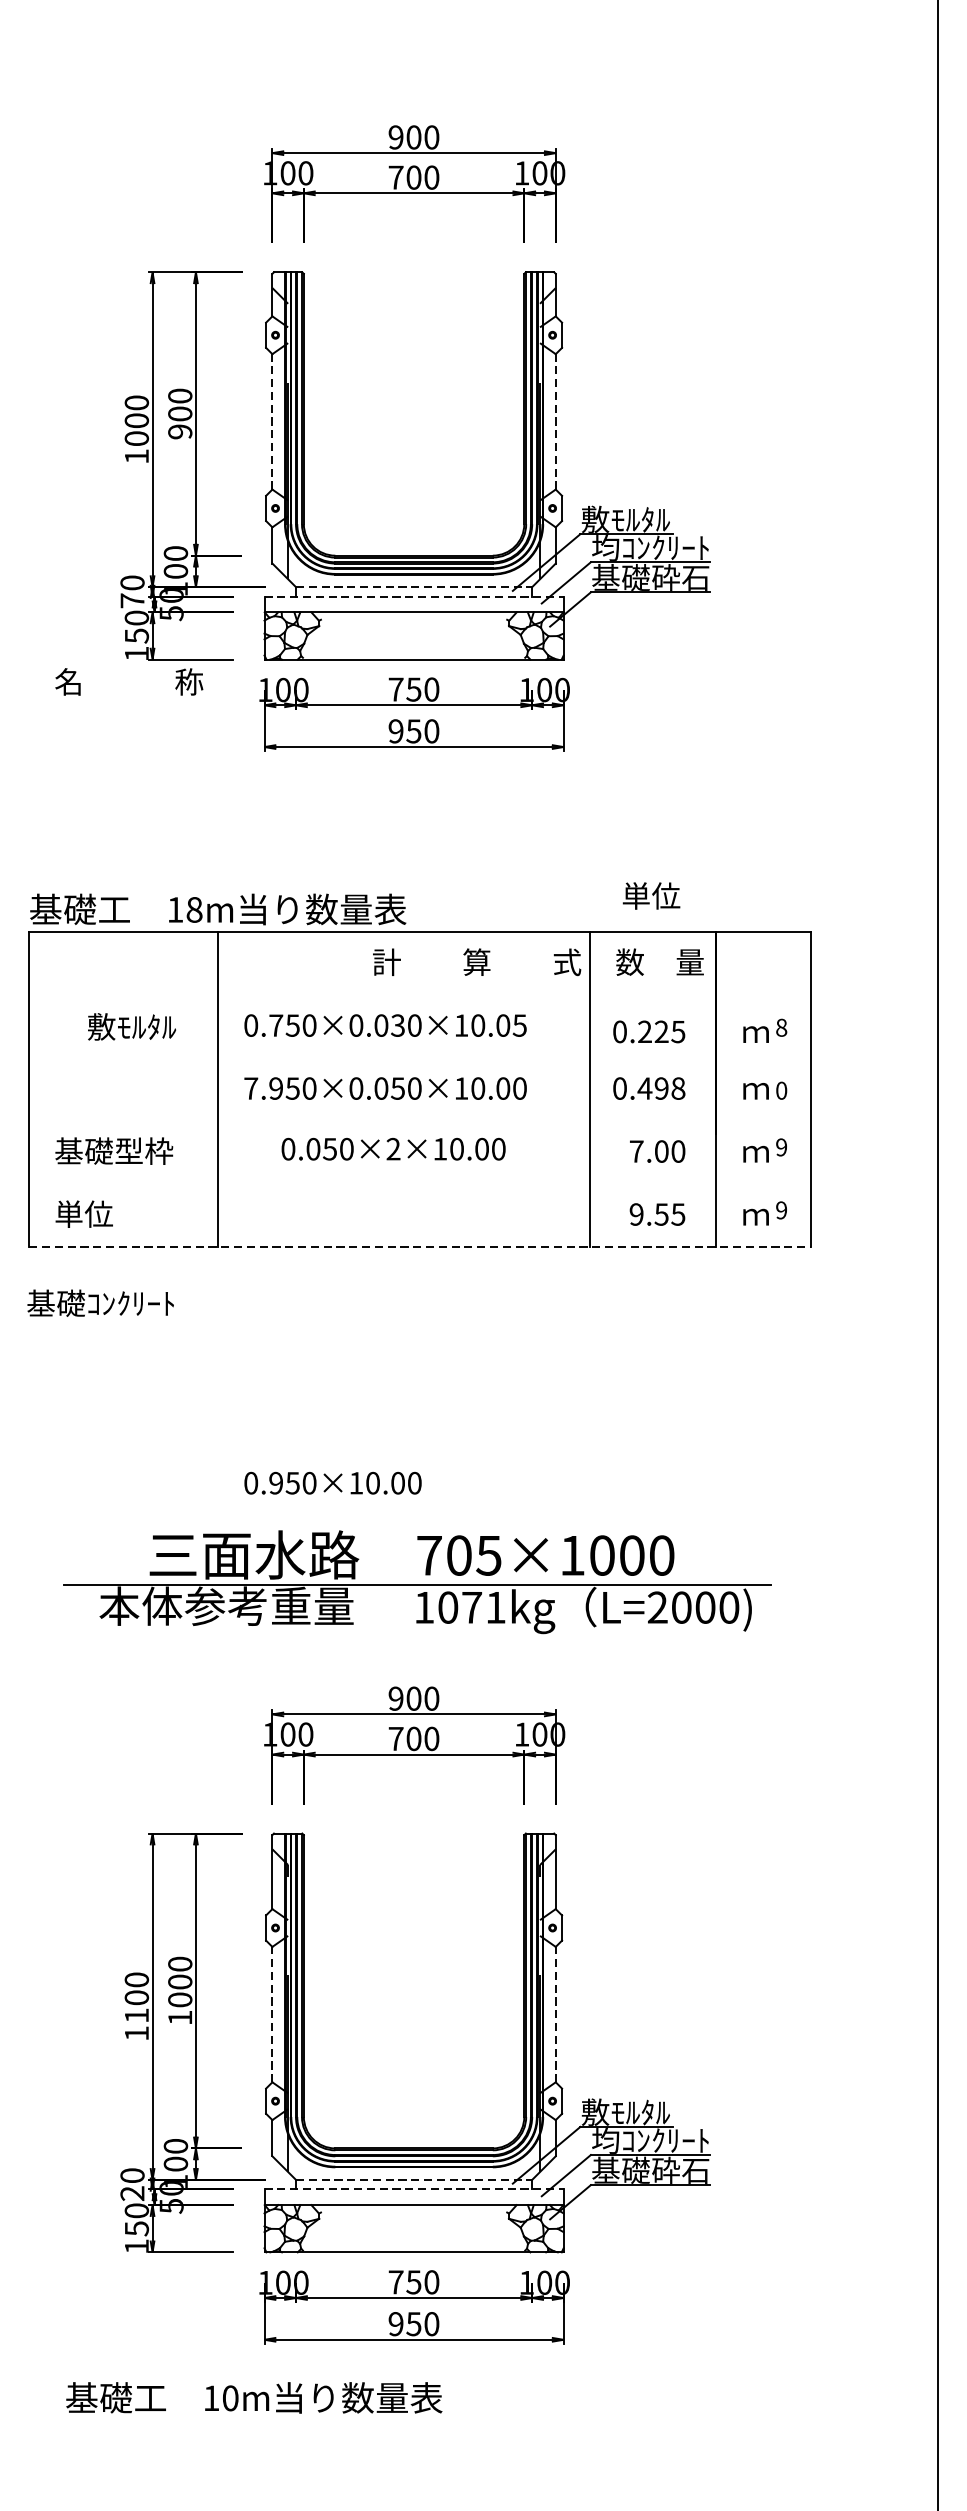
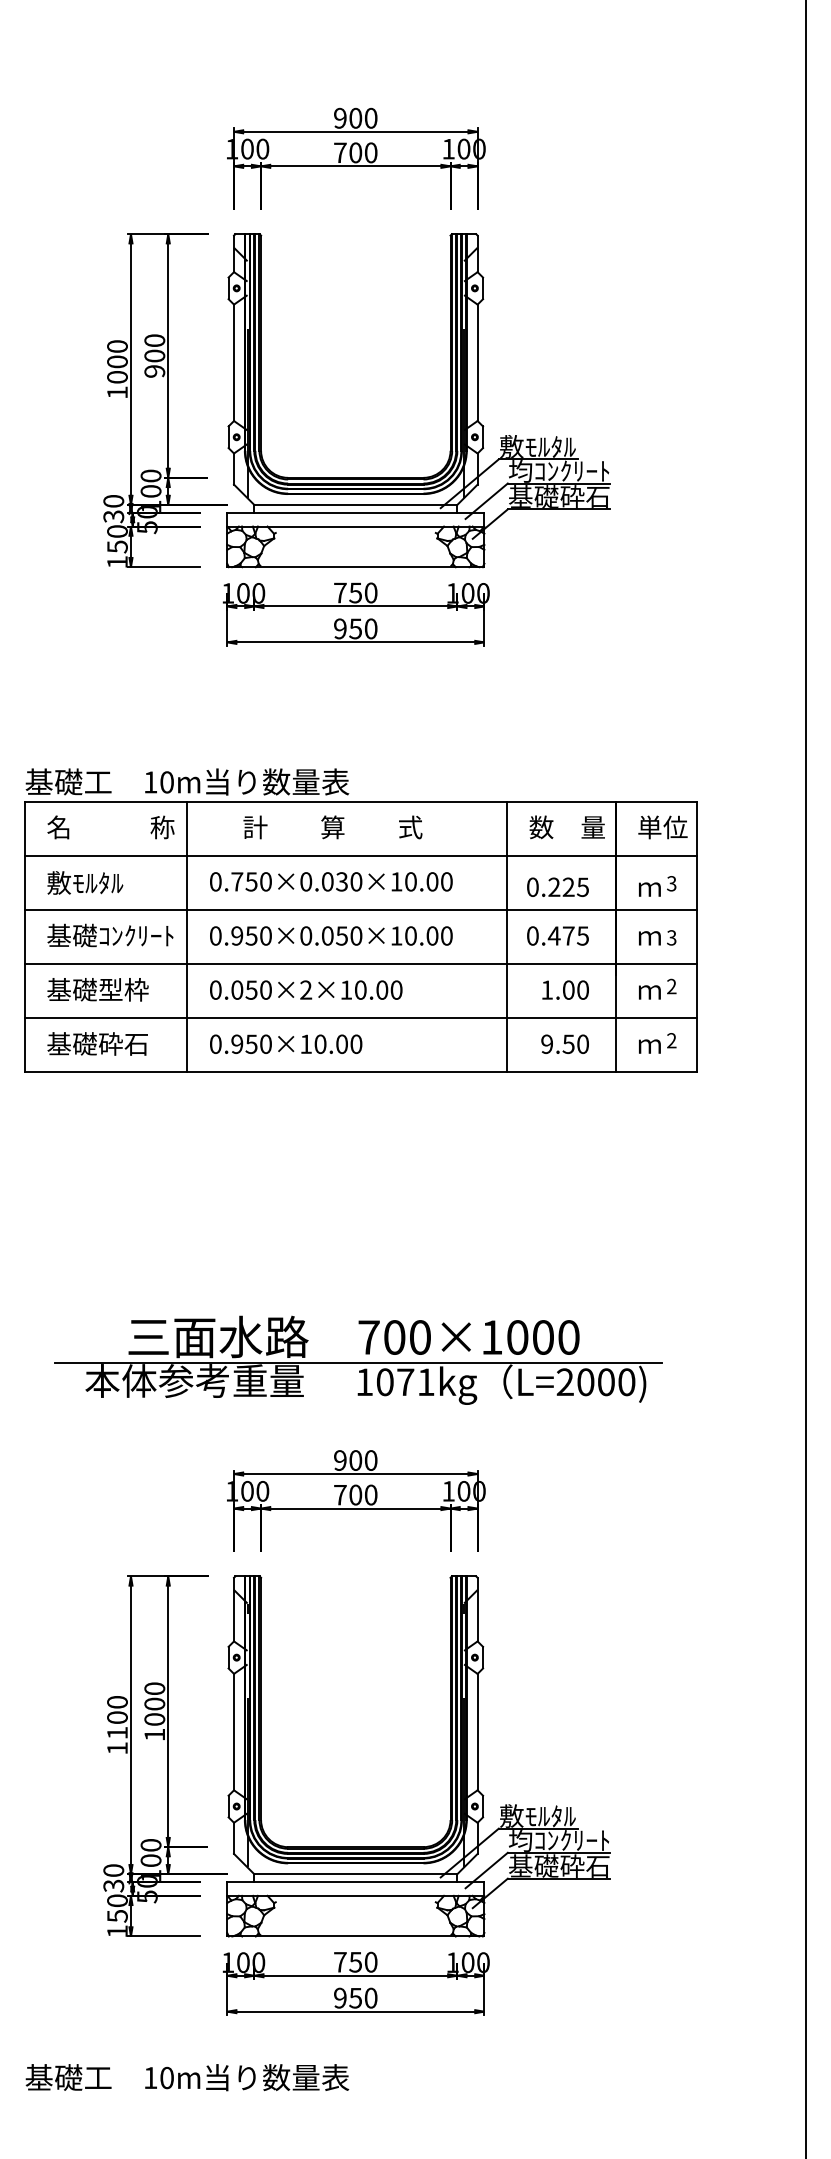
line: (272, 421) -> (234, 362), dashed -> solid
line: (555, 421) -> (477, 362), dashed -> solid
line: (413, 586) -> (355, 504), dashed -> solid
line: (413, 597) -> (355, 513), dashed -> solid
text: (132, 600) -> (113, 516), 70 -> 30
text: (128, 682) -> (110, 827), moved
text: (651, 896) -> (662, 827), moved
text: (193, 910) -> (166, 782), 18m -> 10m
text: (476, 962) -> (332, 827), moved
line: (419, 994) -> (360, 855), added
text: (519, 1025) -> (446, 881), 0.750×0.030×10.05 -> 0.750×0.030×10.00
text: (132, 1026) -> (85, 882), moved
text: (781, 1027) -> (671, 883), 8 -> 3
line: (419, 1057) -> (360, 909), added
text: (250, 1087) -> (215, 935), 7.950×0.050×10.00 -> 0.950×0.050×10.00
text: (669, 1087) -> (575, 935), 0.498 -> 0.475
text: (781, 1090) -> (671, 937), 0 -> 3
line: (419, 1120) -> (360, 963), added
text: (781, 1147) -> (671, 986), 9 -> 2
text: (393, 1148) -> (306, 989), moved
text: (637, 1150) -> (547, 989), 7.00 -> 1.00
line: (419, 1184) -> (360, 1018), added
text: (781, 1210) -> (671, 1040), 9 -> 2
text: (113, 1213) -> (97, 1043), 単位 -> 基礎砕石
text: (677, 1213) -> (582, 1043), 9.55 -> 9.50
line: (419, 1247) -> (360, 1072), dashed -> solid
text: (100, 1303) -> (110, 935), moved
text: (333, 1482) -> (286, 1043), moved
text: (488, 1555) -> (419, 1337), 705×1000 -> 700×1000
line: (272, 2013) -> (234, 1731), dashed -> solid
line: (555, 2013) -> (477, 1731), dashed -> solid
line: (413, 2180) -> (355, 1874), dashed -> solid
line: (413, 2189) -> (355, 1882), dashed -> solid
text: (133, 2193) -> (114, 1885), 20 -> 30
text: (254, 2397) -> (187, 2077), moved

